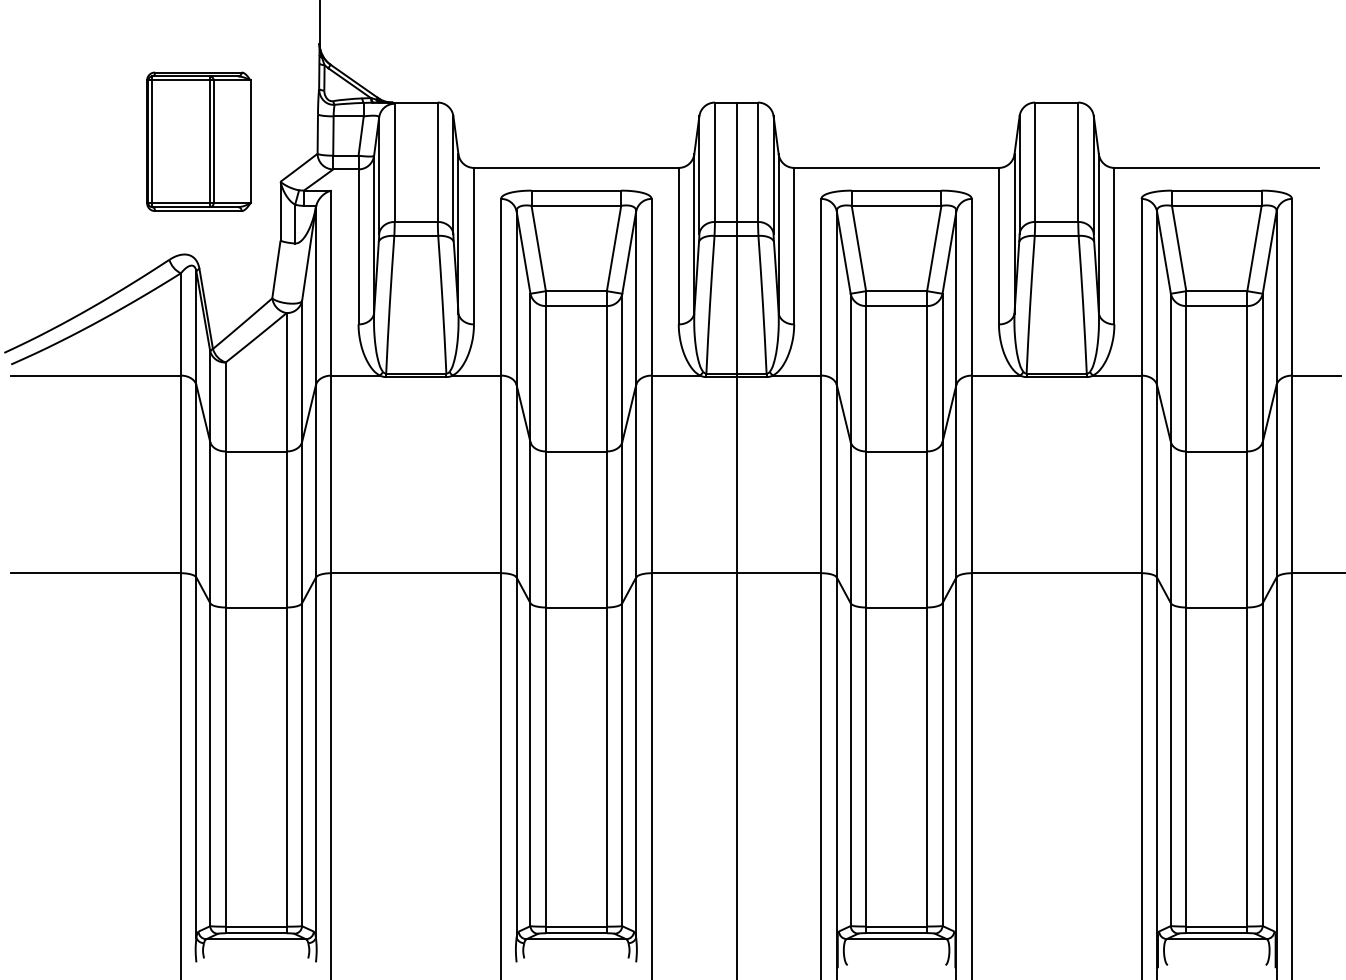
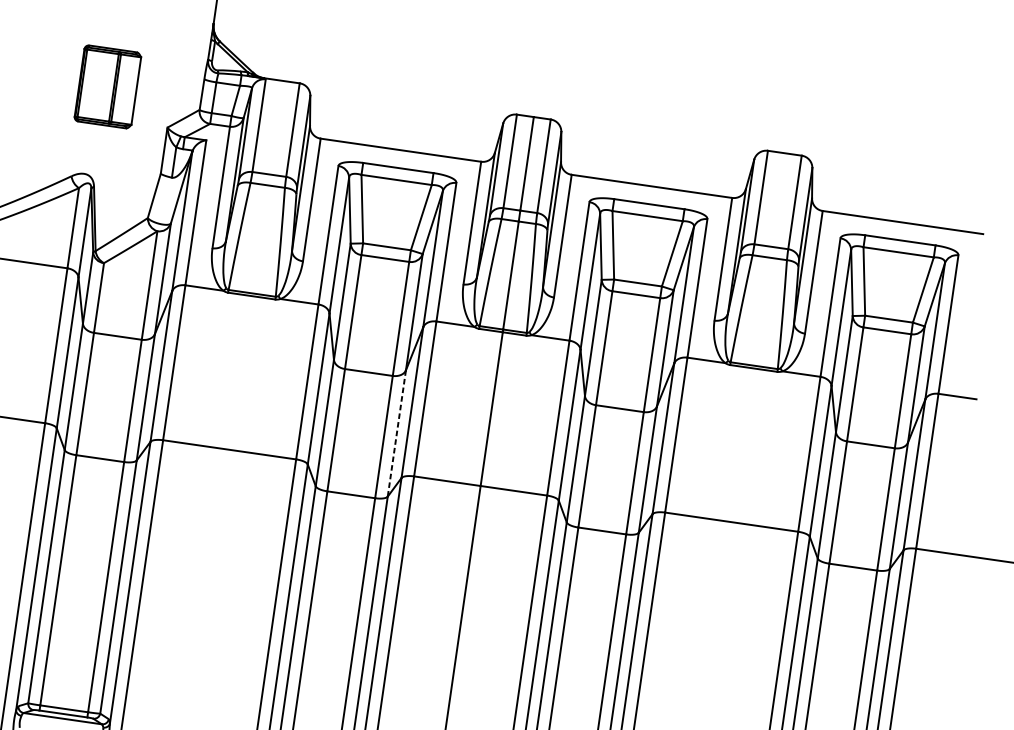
part: (198, 141) -> (107, 86), size x0.7
line: (622, 522) -> (397, 433), solid -> dashed

